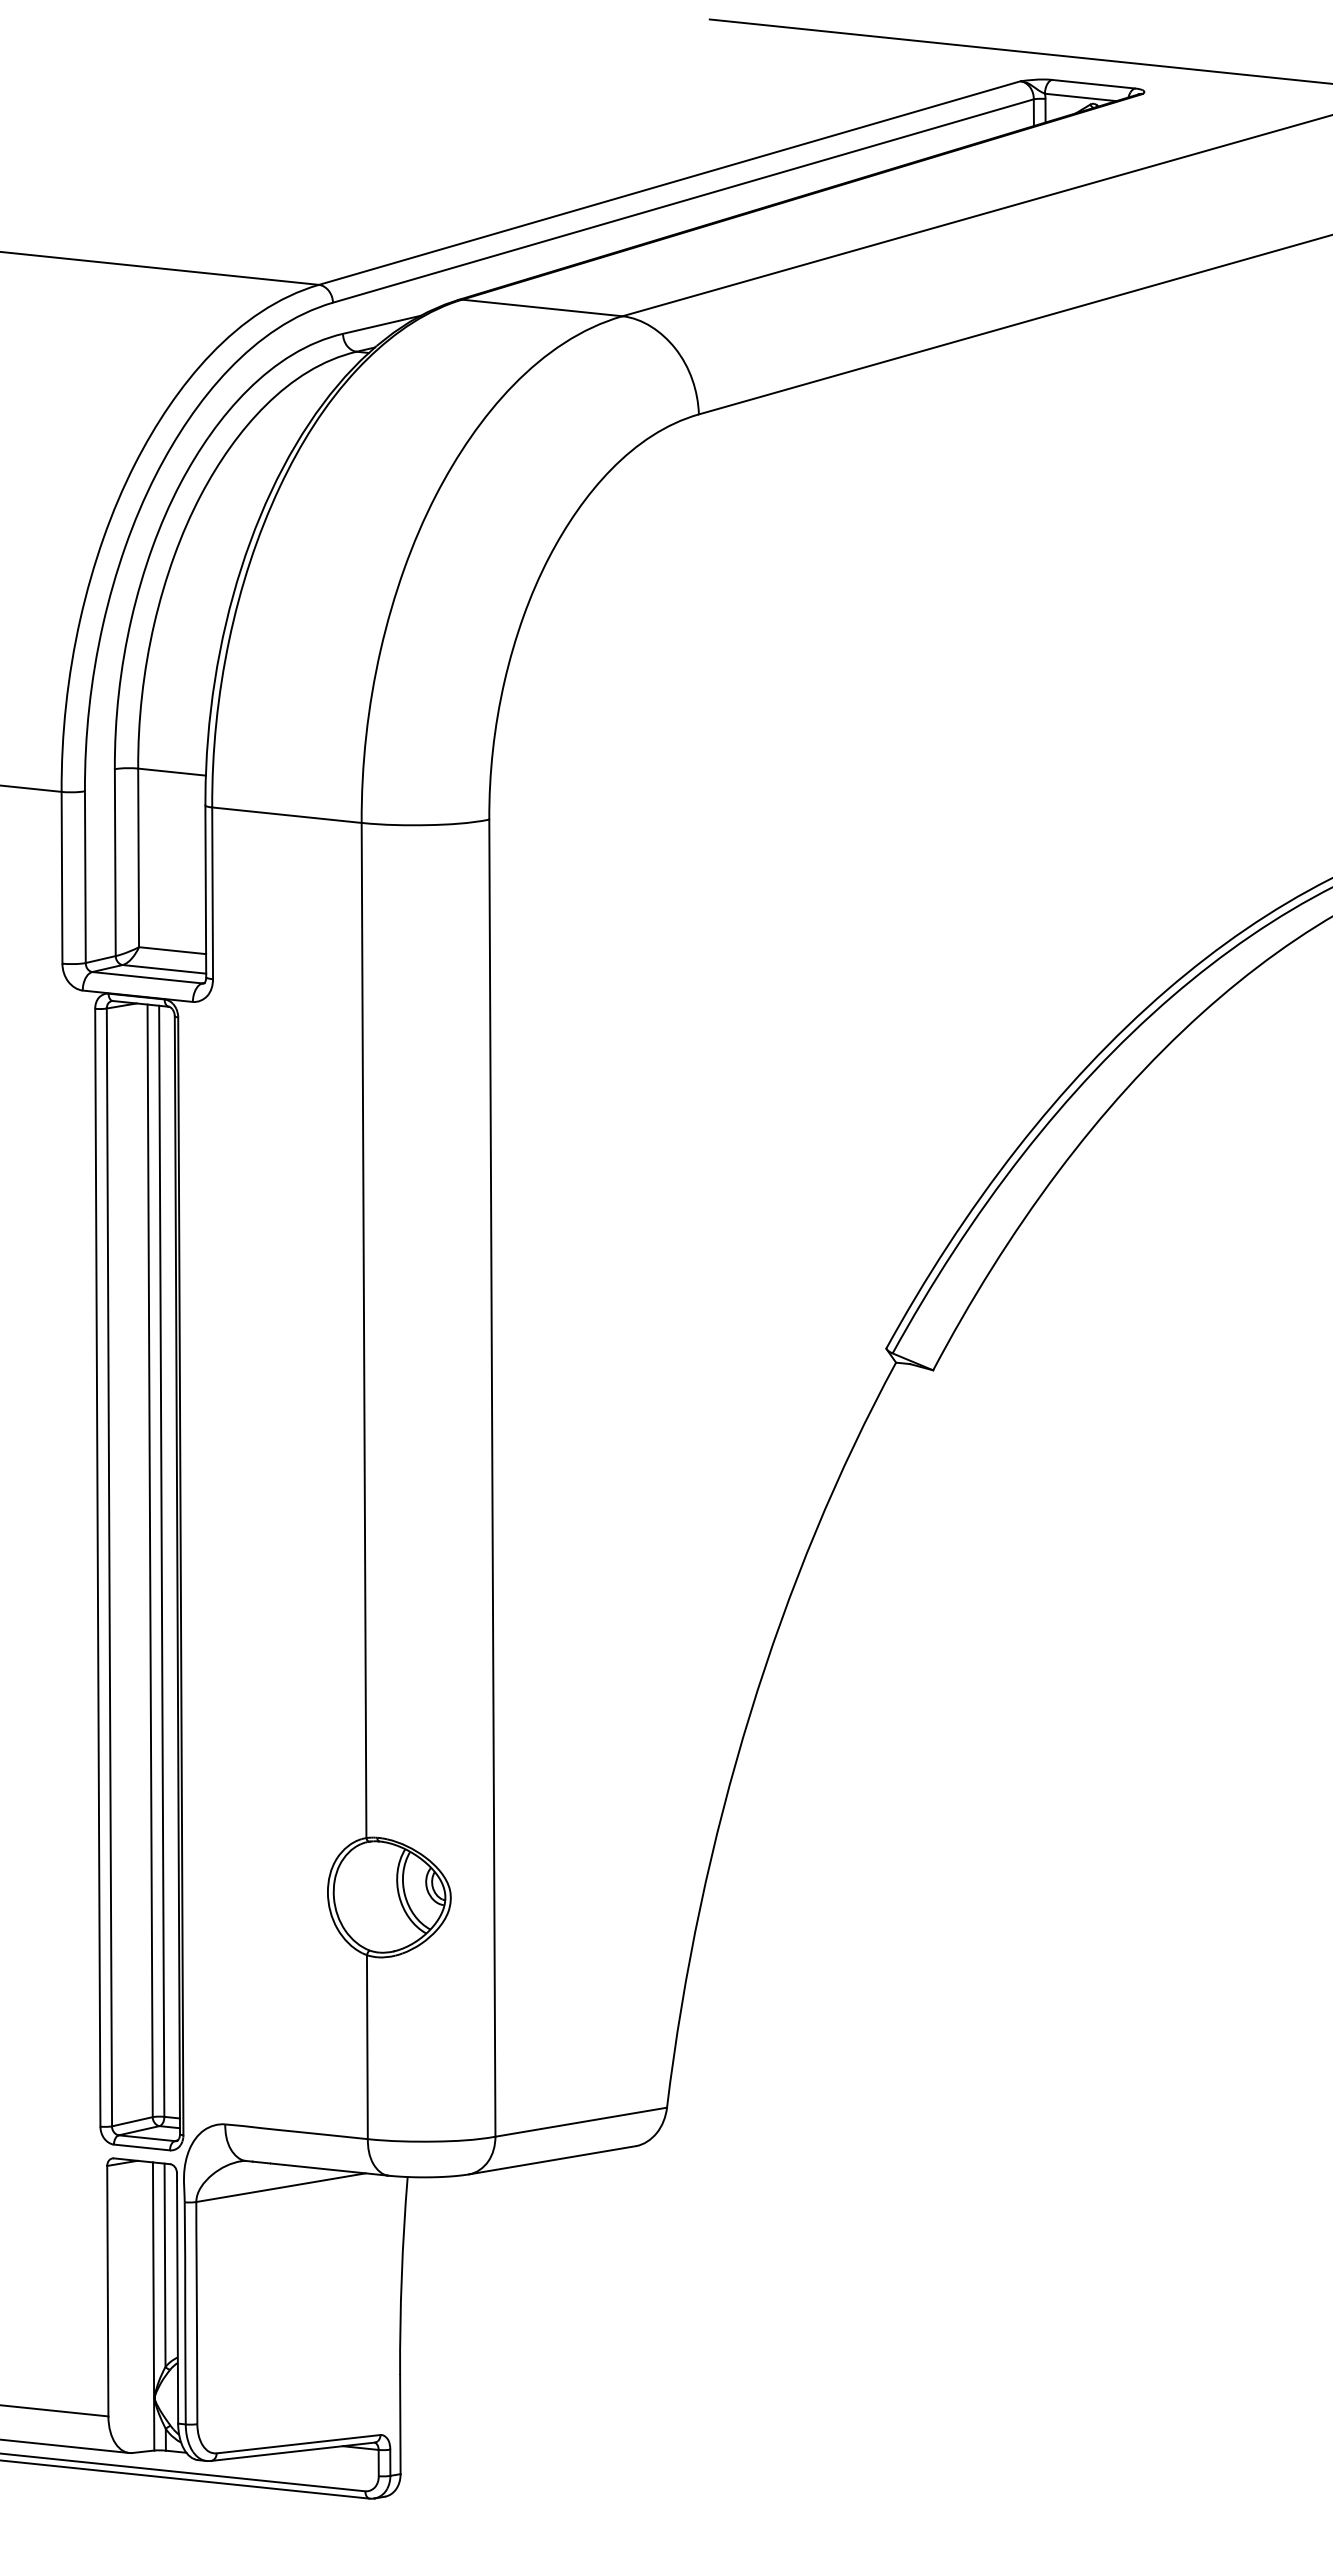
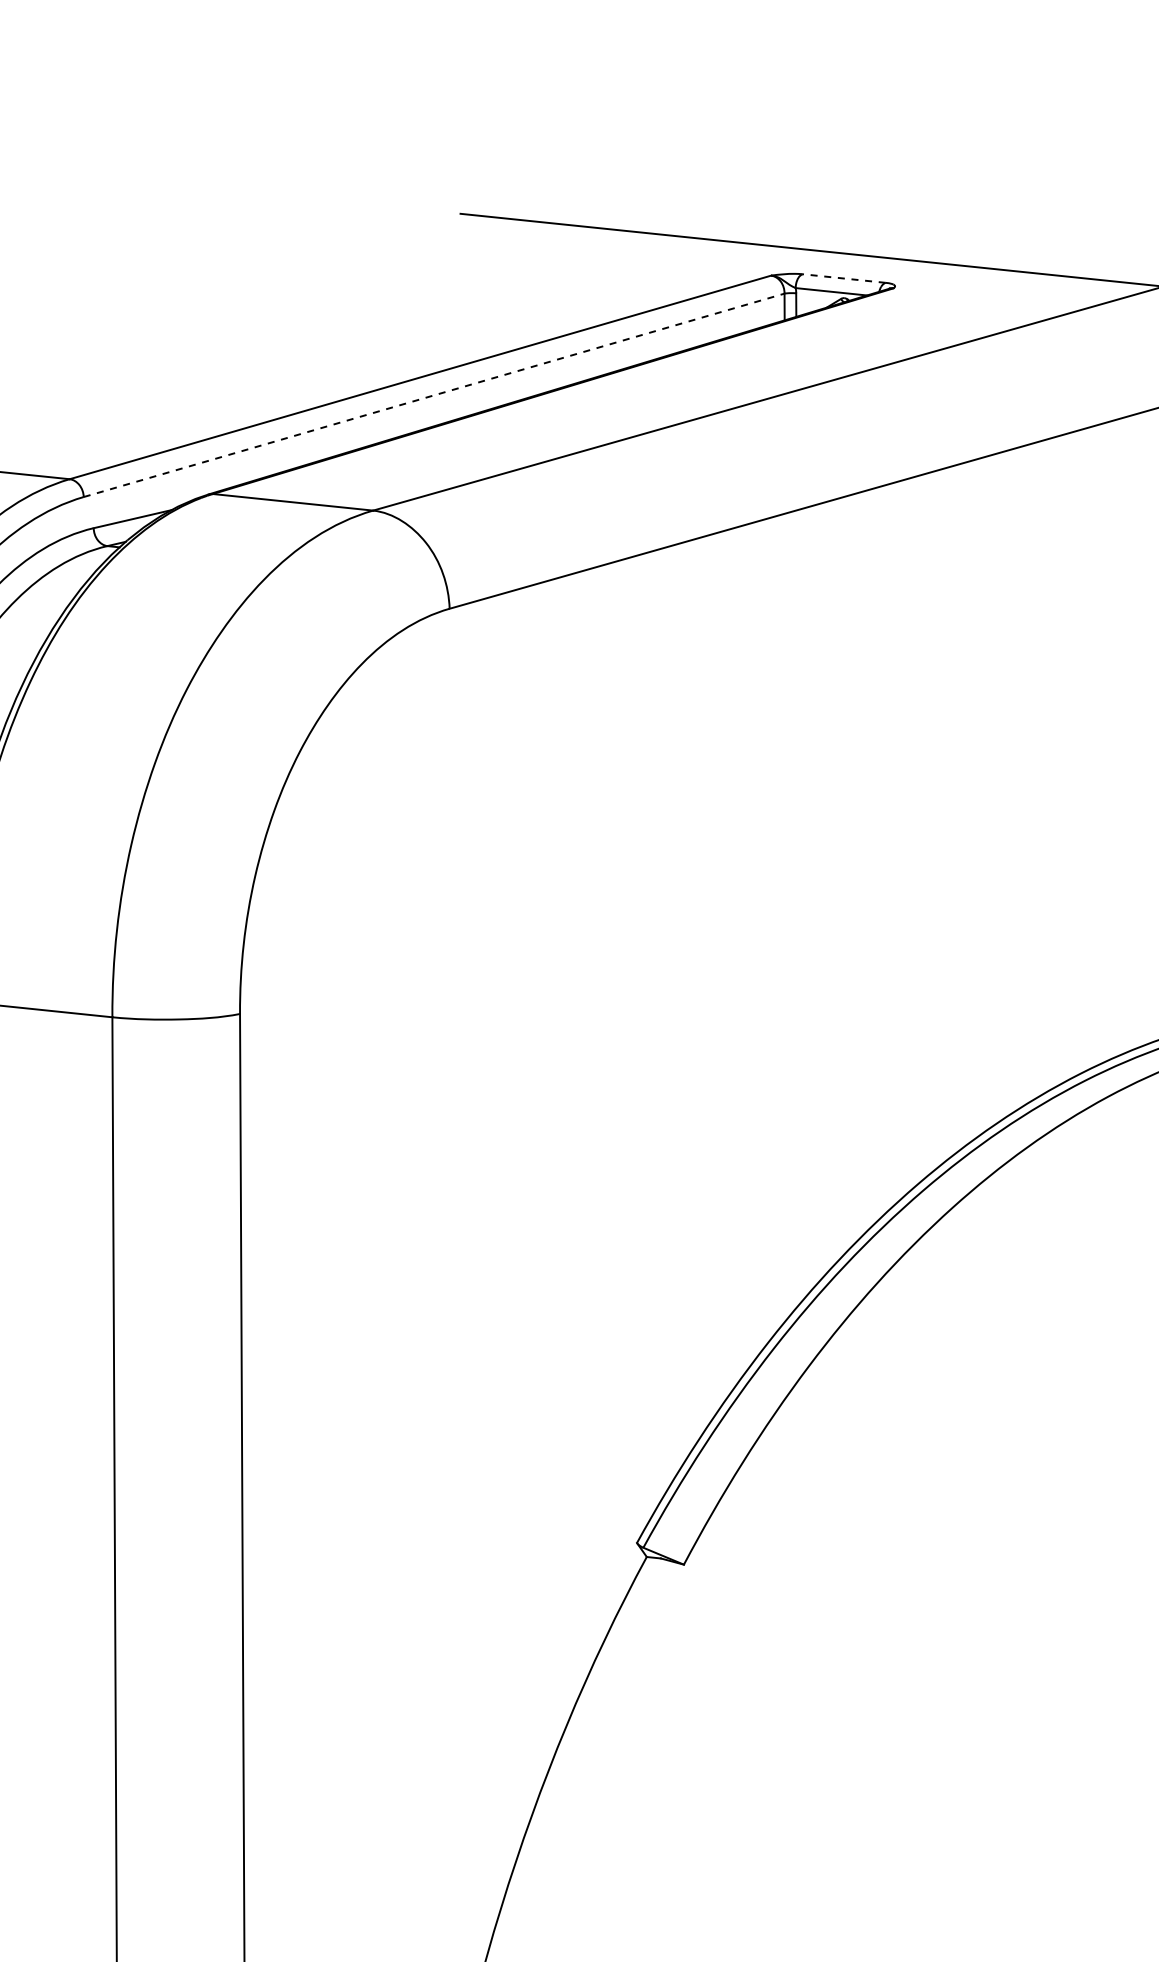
line: (1093, 84) -> (844, 278), solid -> dashed
line: (683, 201) -> (434, 395), solid -> dashed

